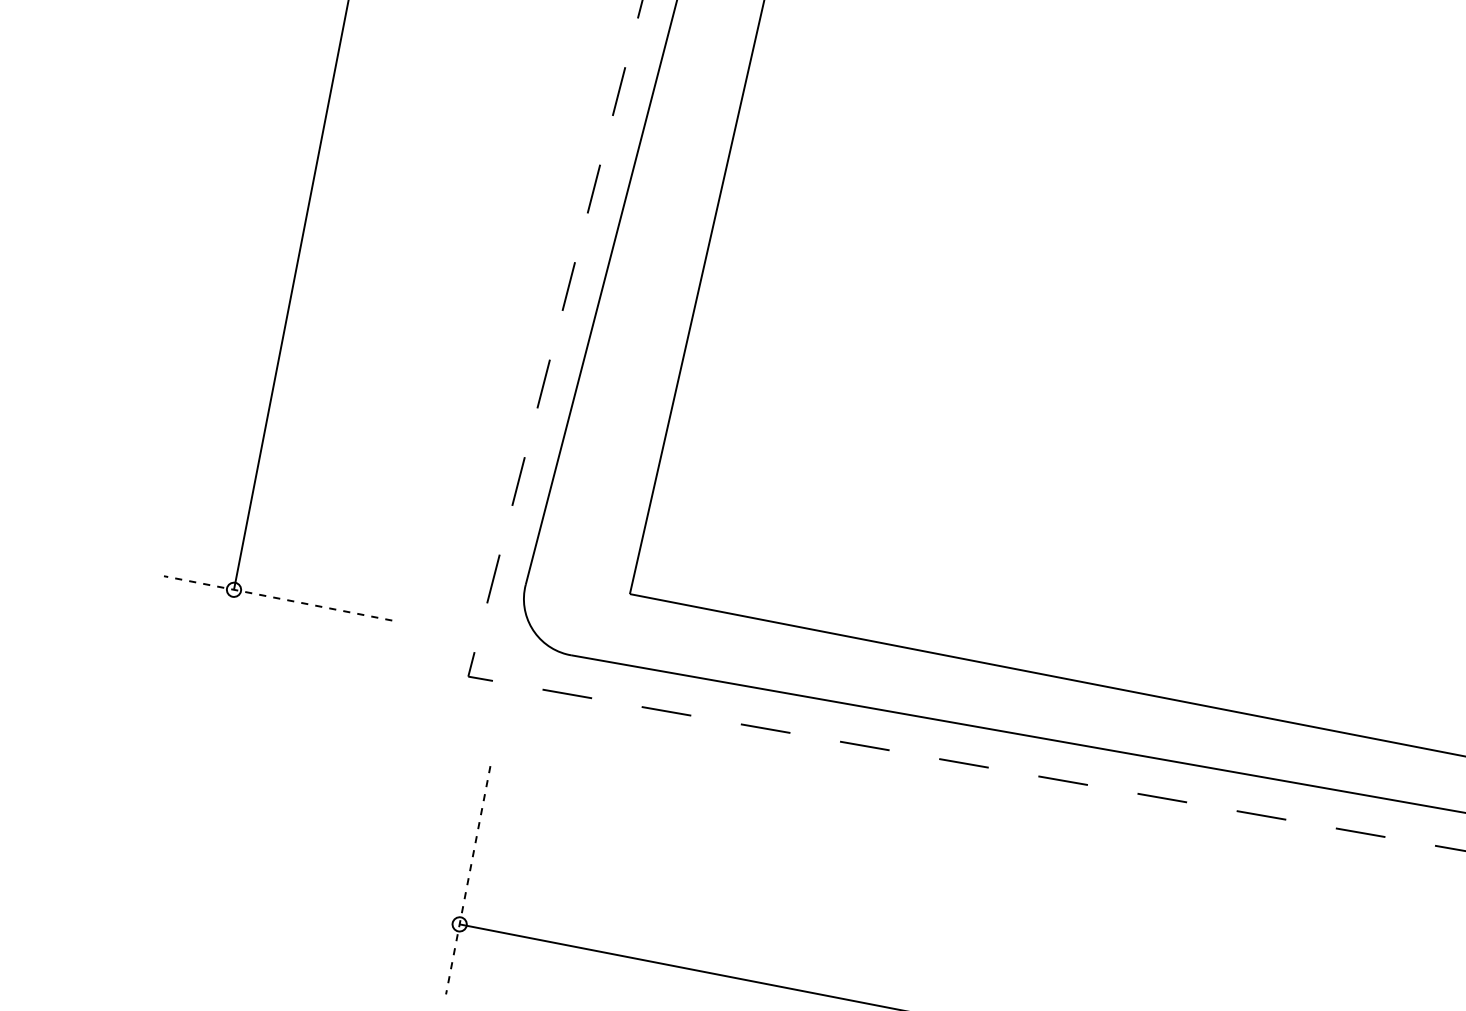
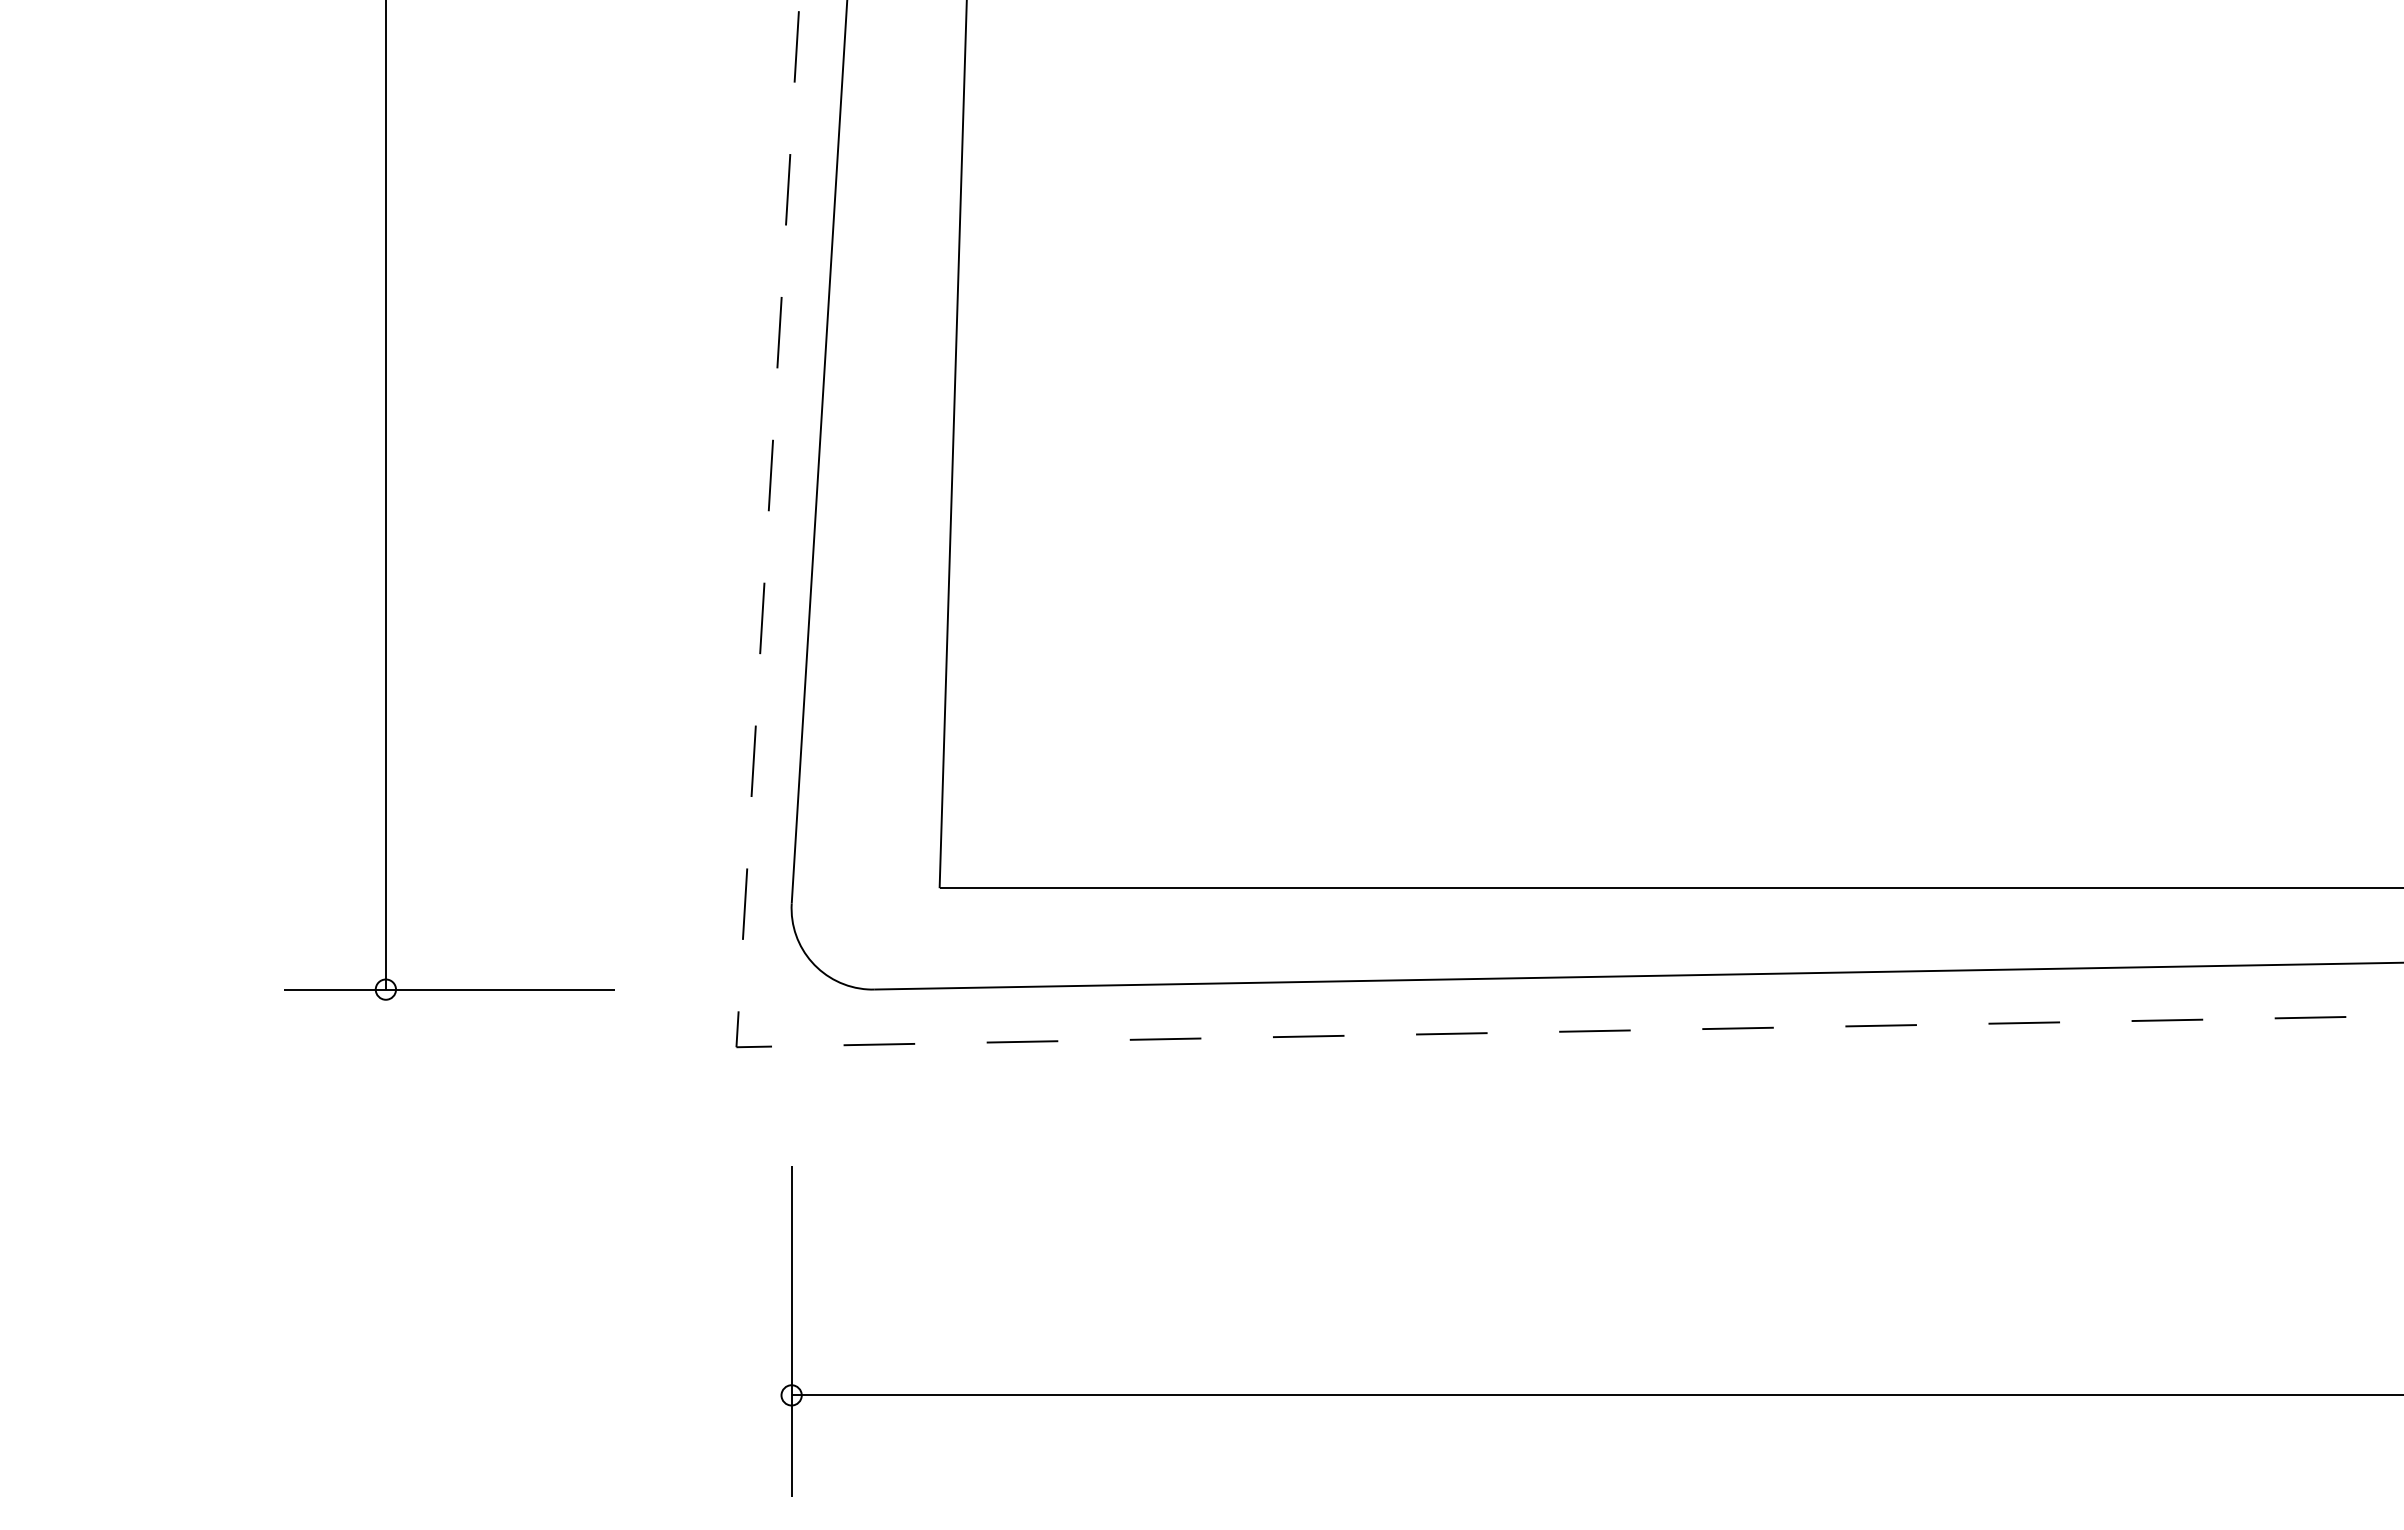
line: (277, 598) -> (449, 989), dashed -> solid
line: (468, 880) -> (791, 1331), dashed -> solid

